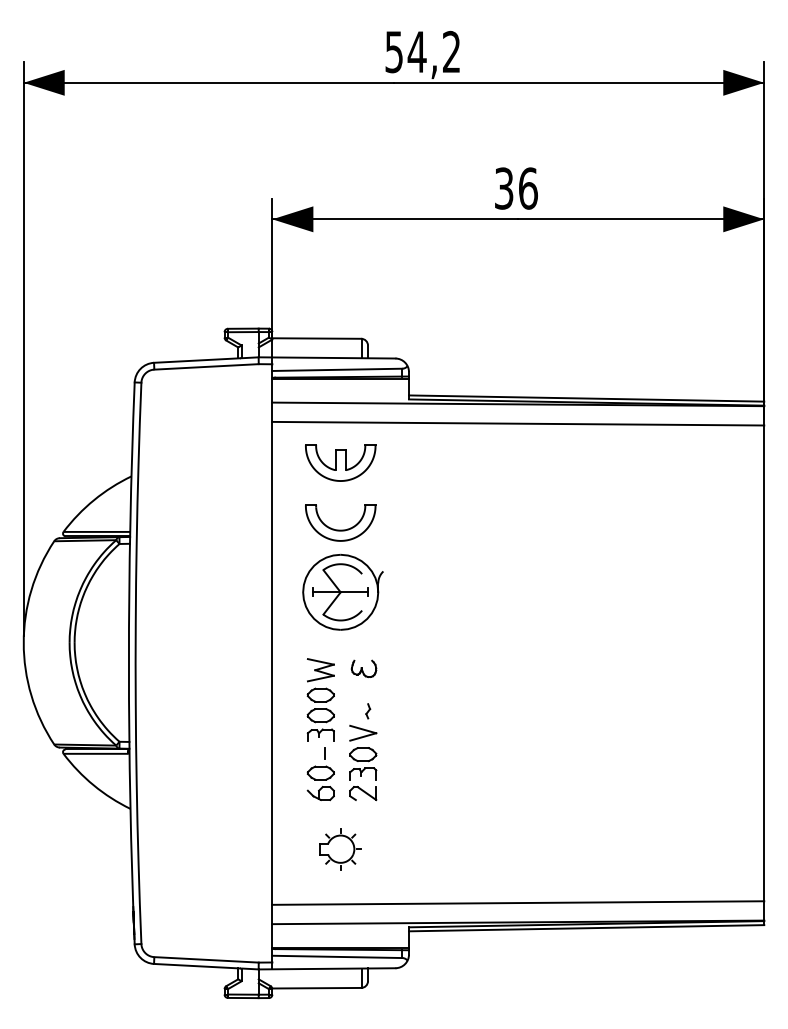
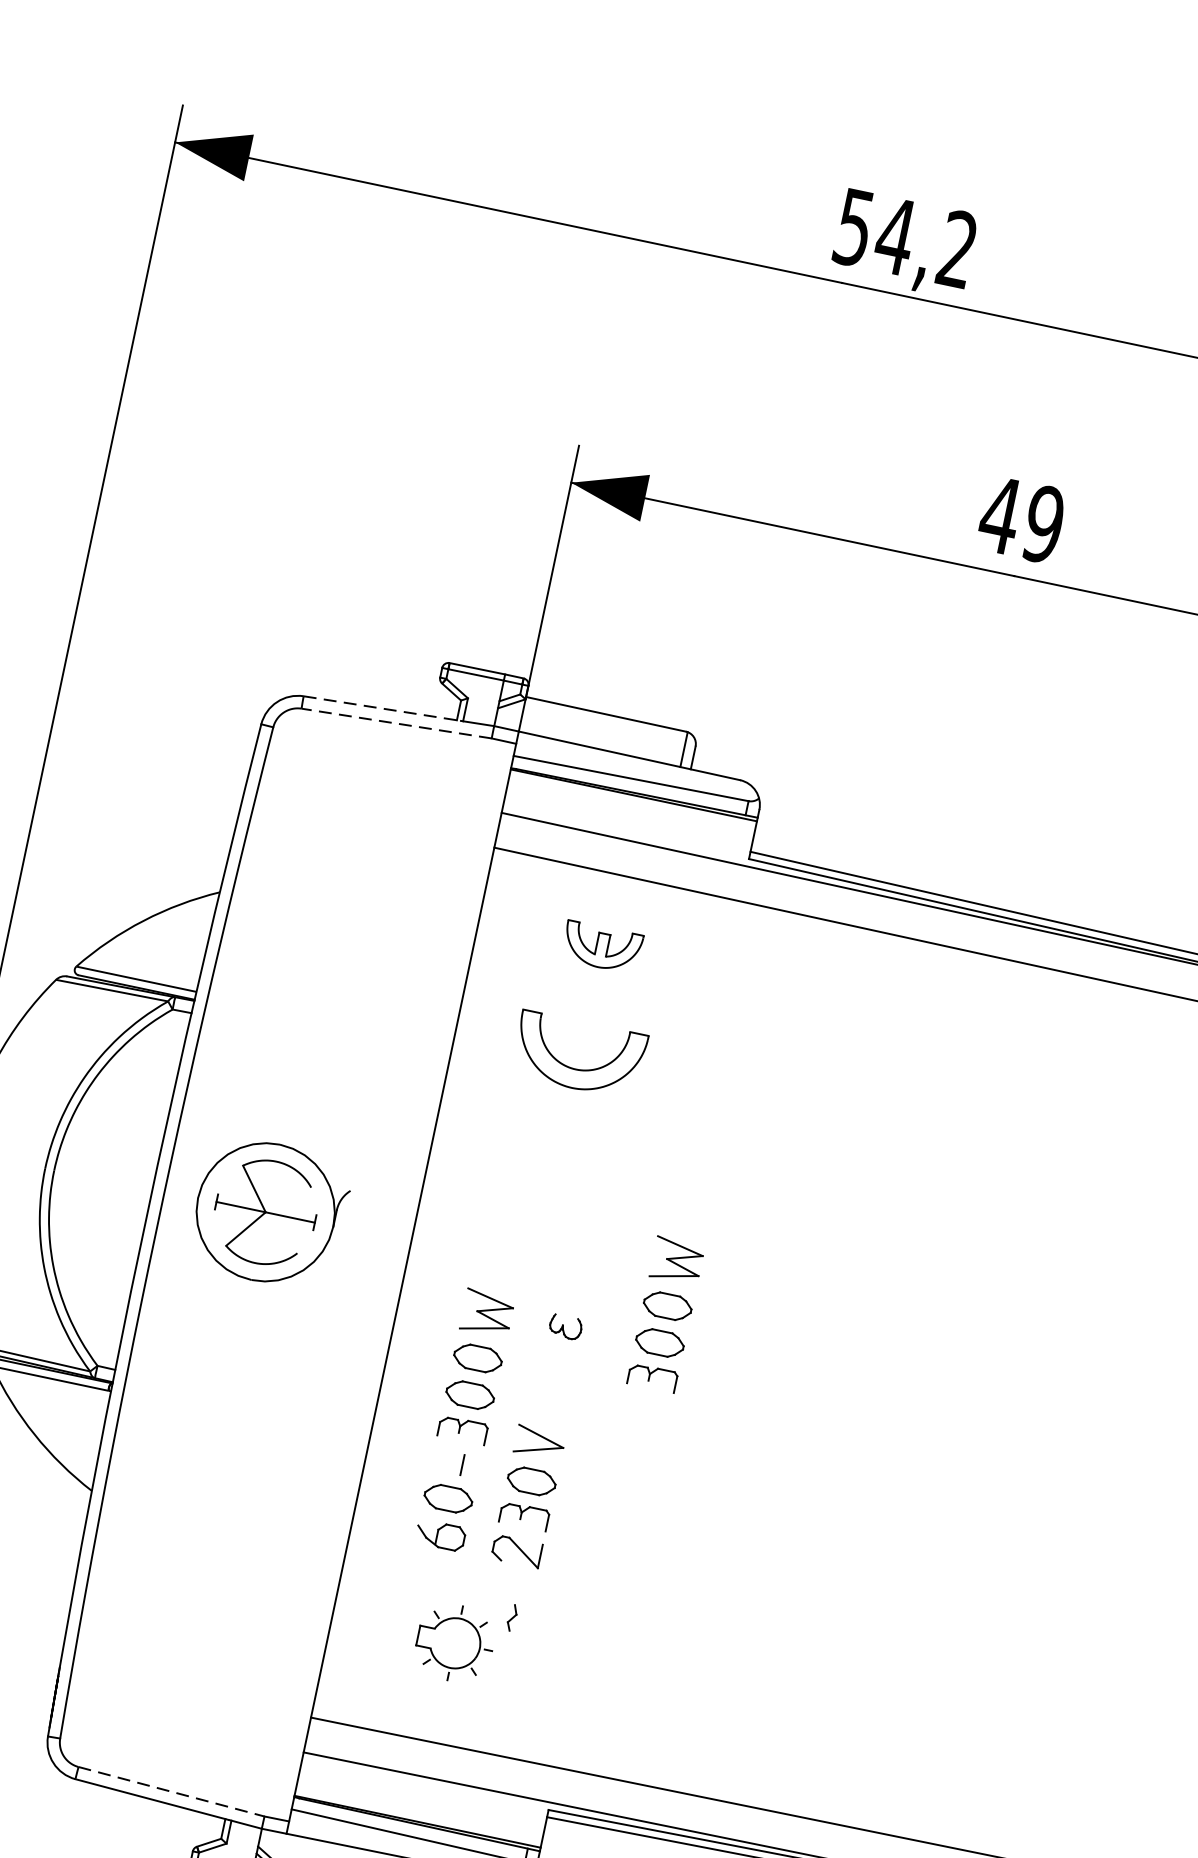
text: (515, 188) -> (1020, 519), 36 -> 49
line: (197, 360) -> (382, 708), solid -> dashed
line: (206, 366) -> (396, 722), solid -> dashed
part: (340, 462) -> (601, 946), size x0.6
part: (342, 591) -> (269, 1211), moved
part: (415, 650) -> (665, 1313), added
part: (363, 668) -> (564, 1326), size x0.7
part: (368, 711) -> (512, 1618), moved
line: (207, 959) -> (173, 1791), solid -> dashed

